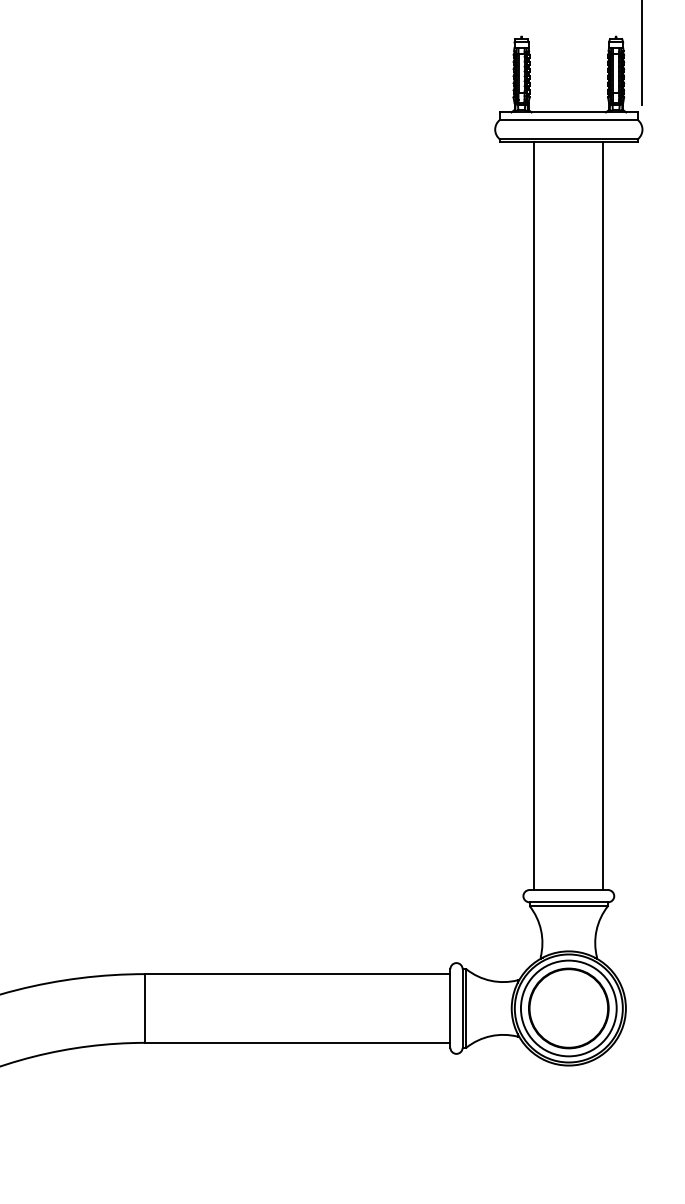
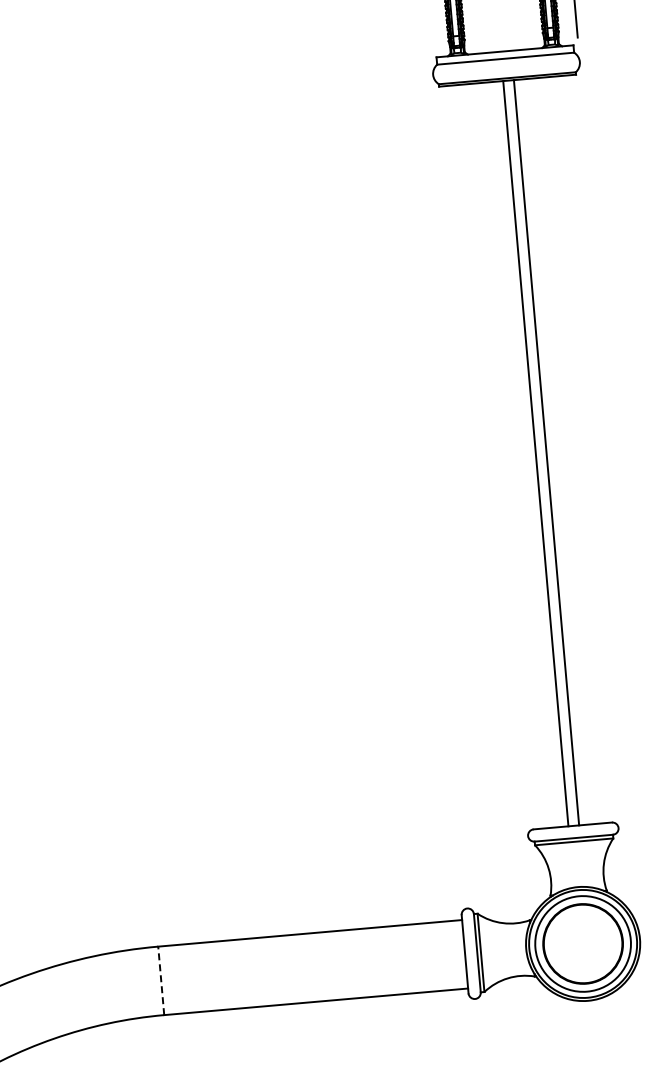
line: (534, 515) -> (535, 453), moved
line: (603, 515) -> (546, 452), moved
line: (145, 1007) -> (161, 979), solid -> dashed

